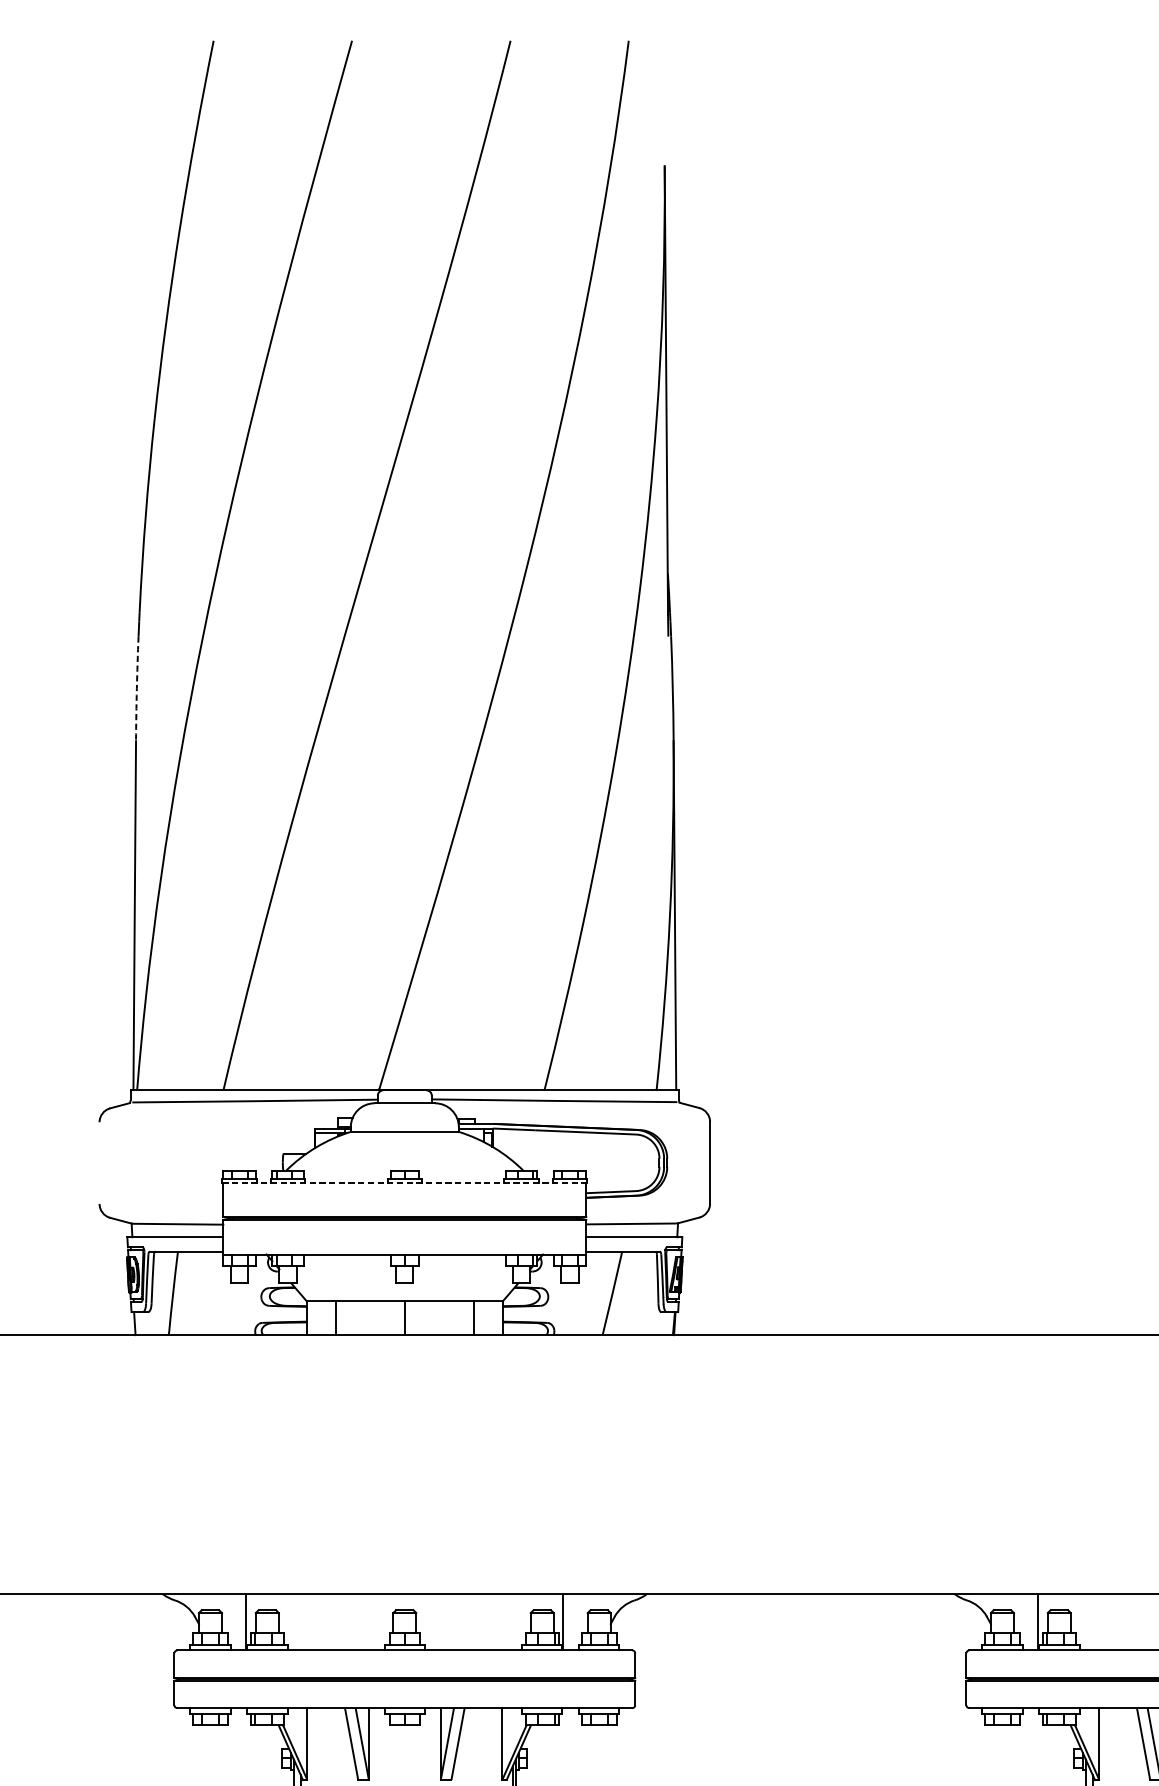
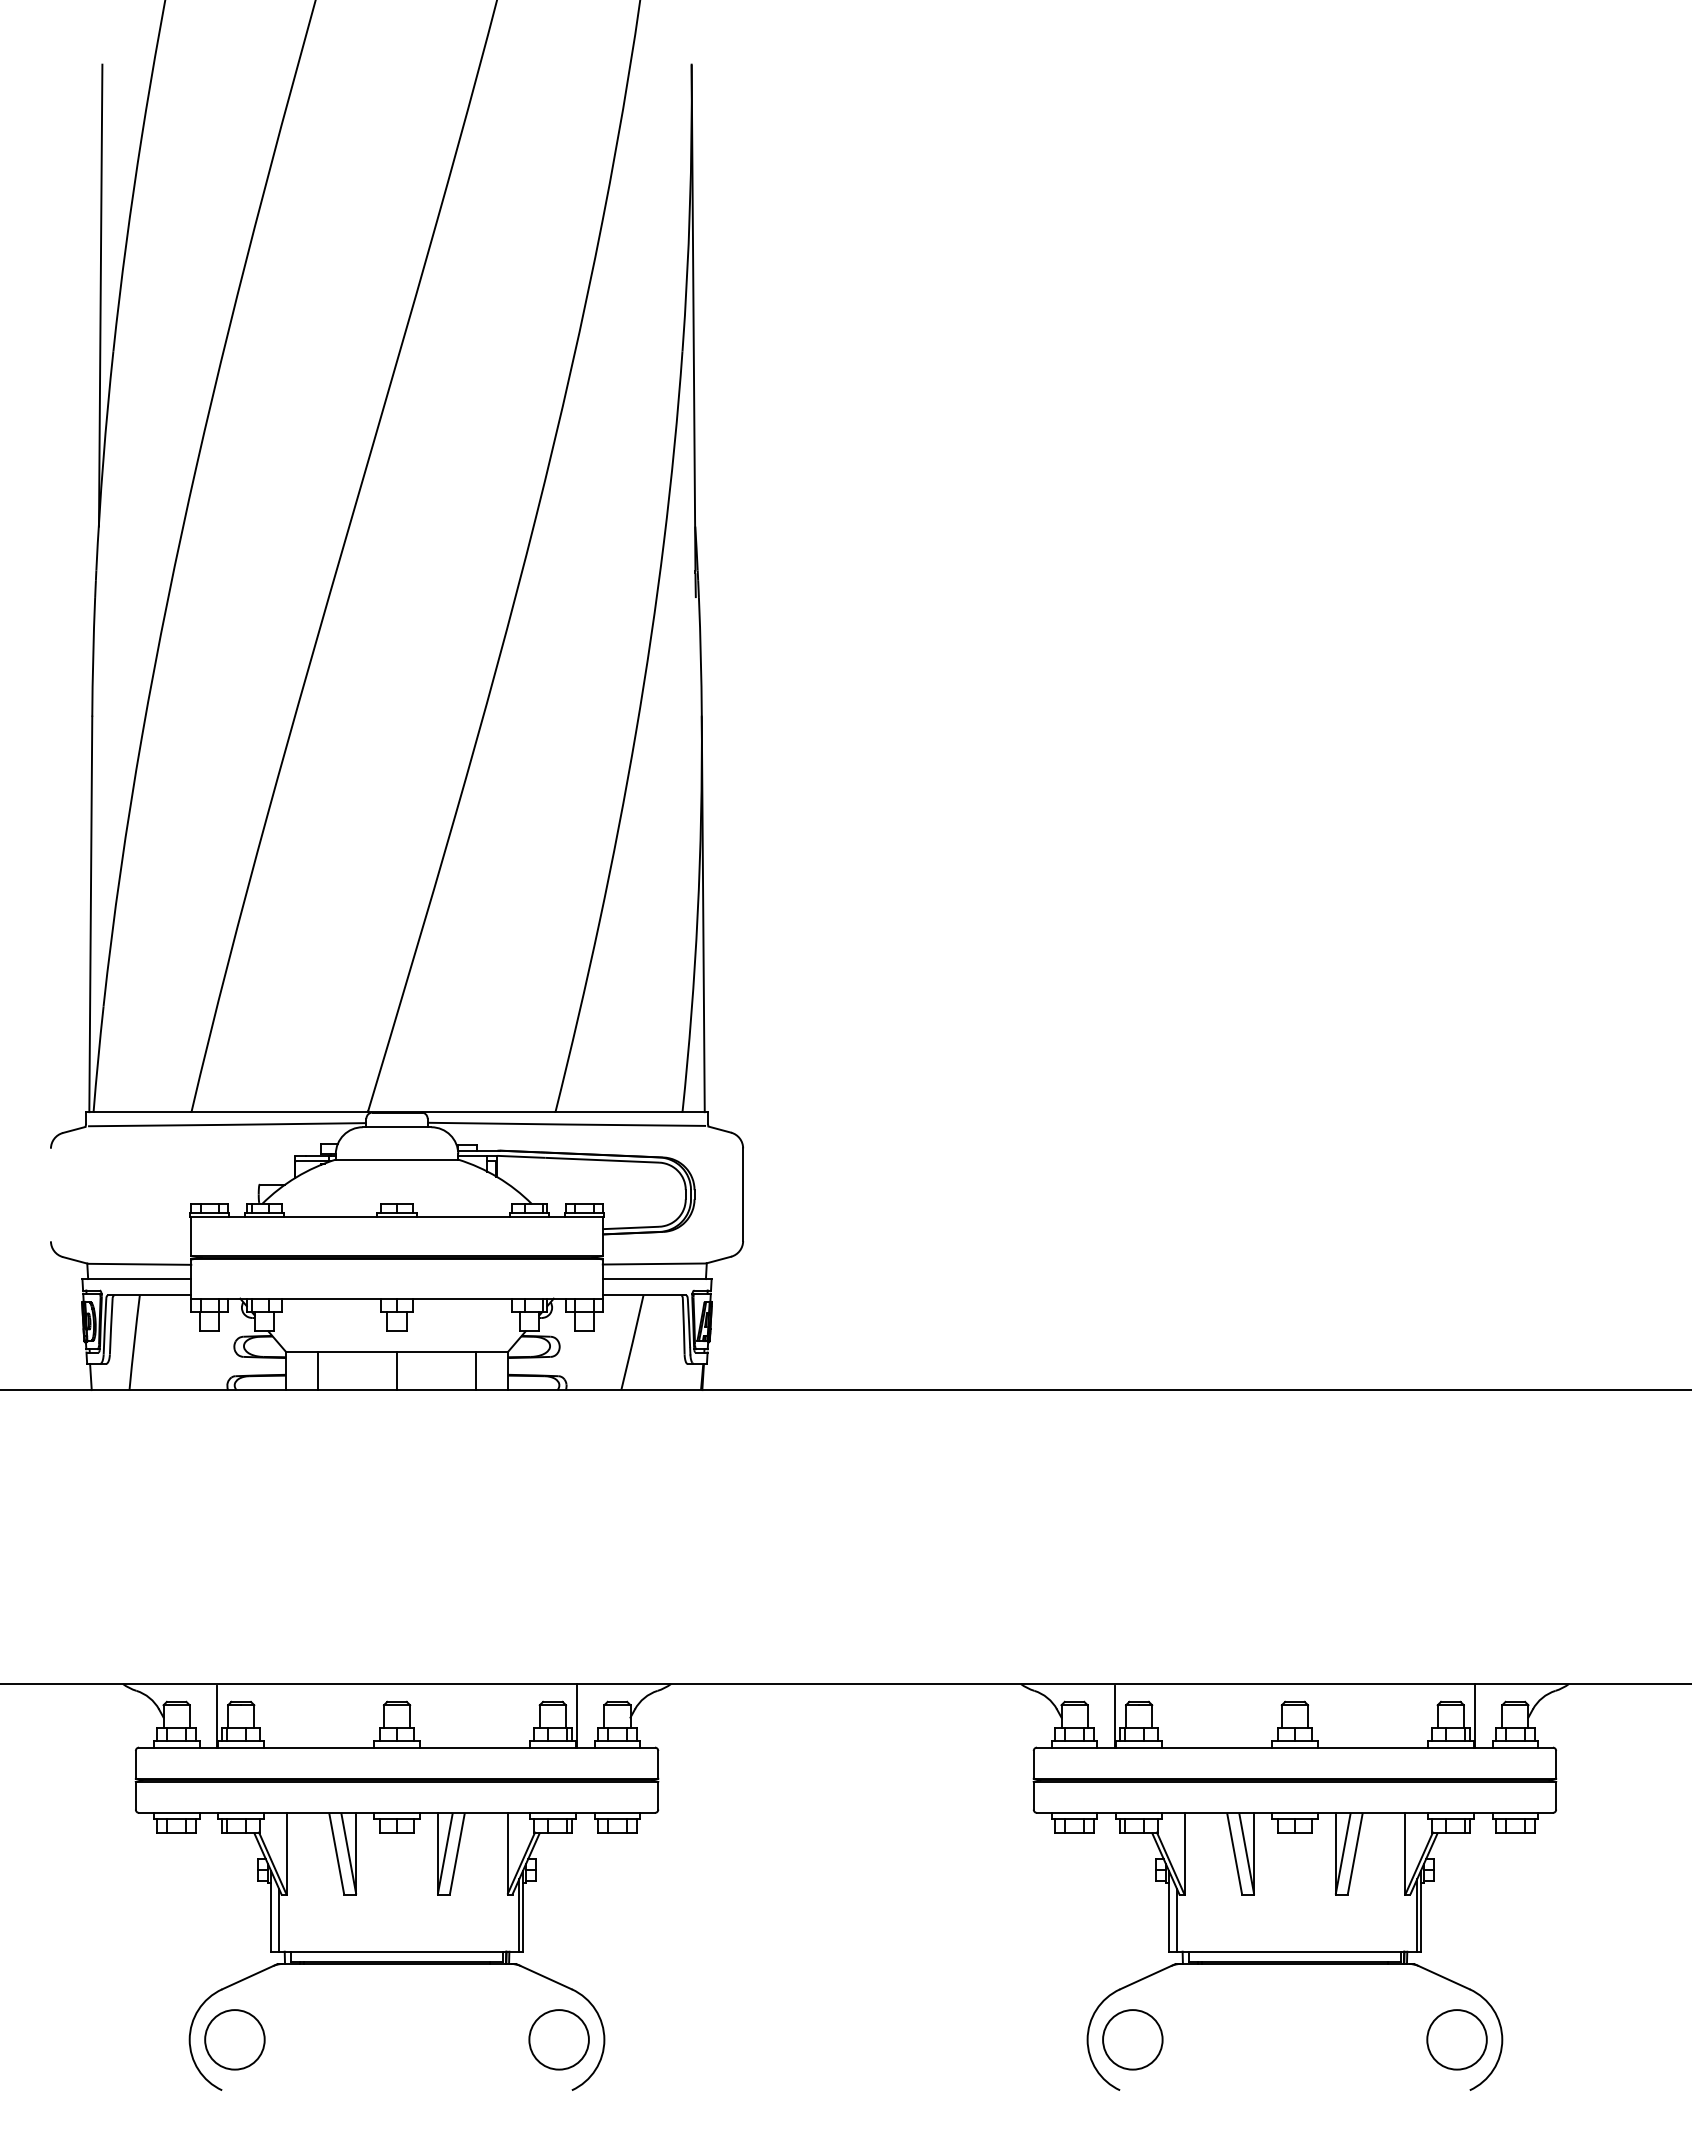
line: (143, 369) -> (100, 295), added
arc: (137, 689) -> (93, 657), dashed -> solid
line: (405, 1182) -> (397, 1217), dashed -> solid

